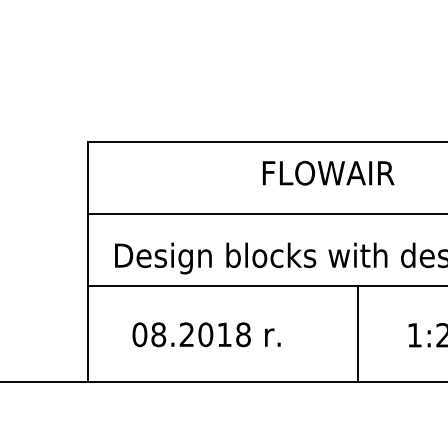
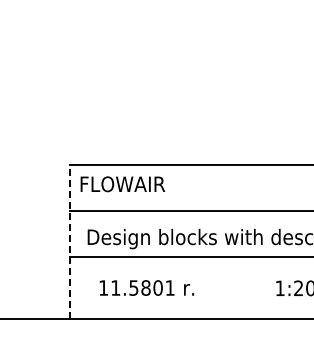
text: (328, 173) -> (122, 184), moved
line: (88, 262) -> (70, 241), solid -> dashed
text: (190, 333) -> (136, 287), 08.2018 -> 11.5801
line: (357, 333) -> (243, 287), removed

